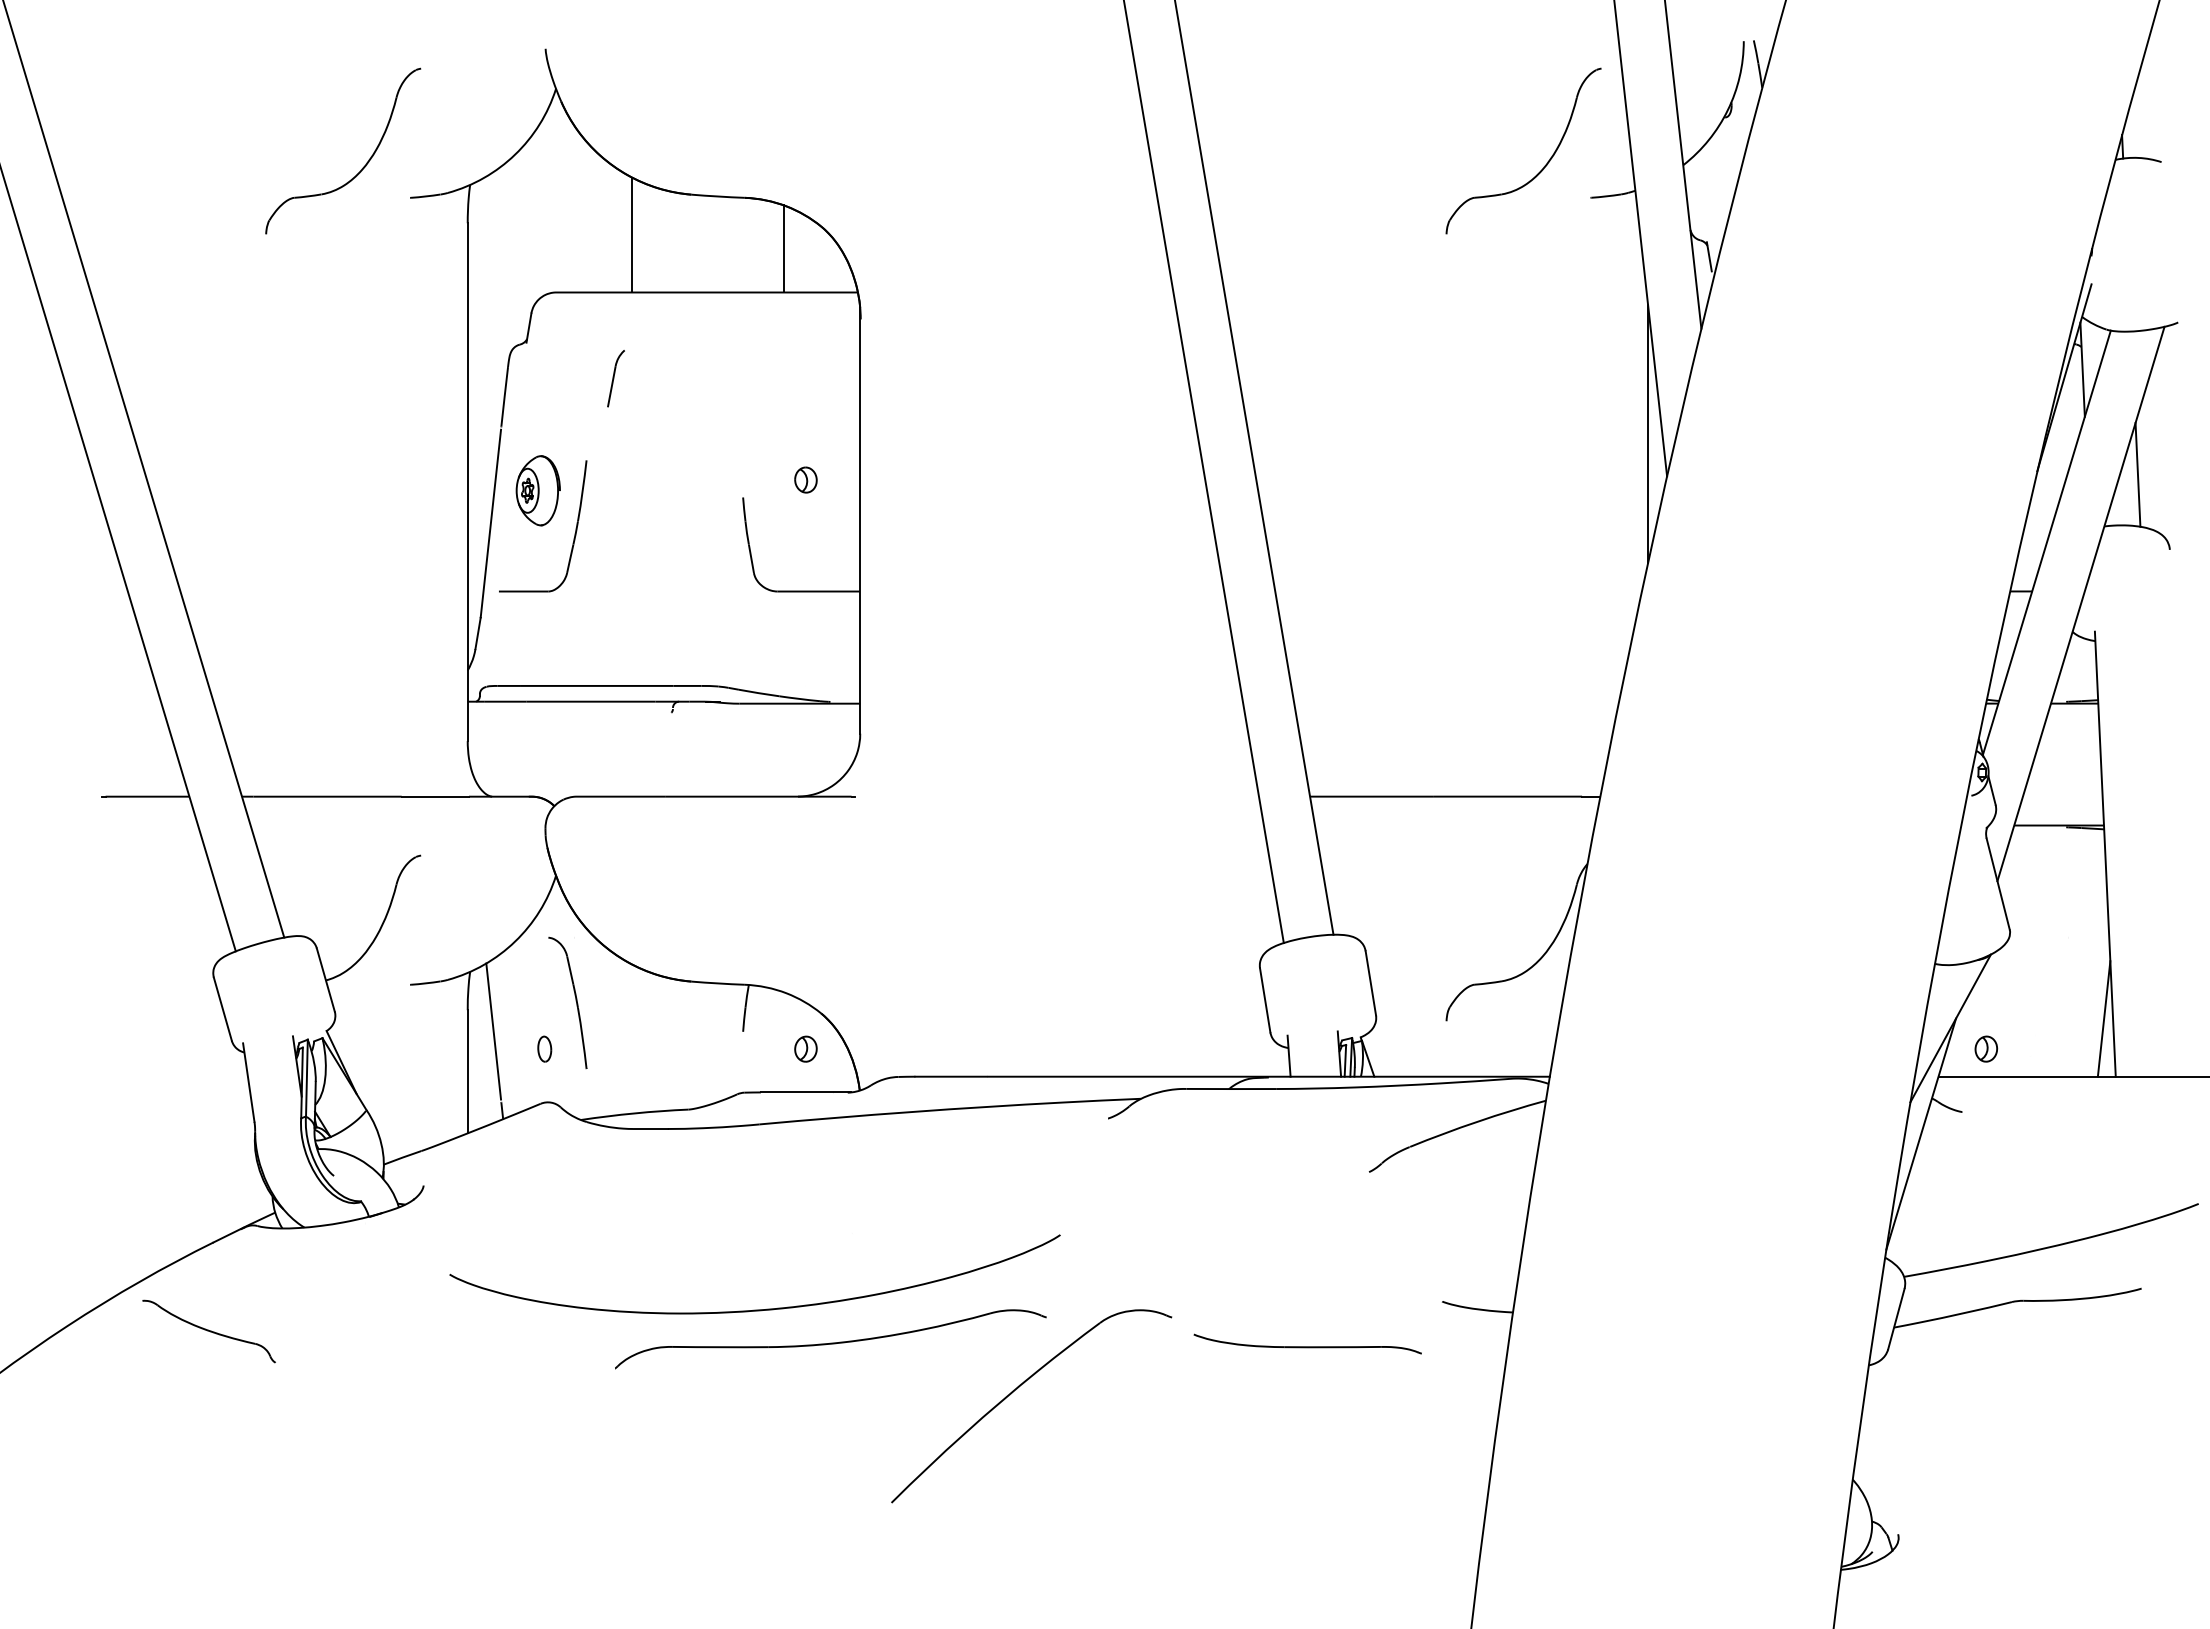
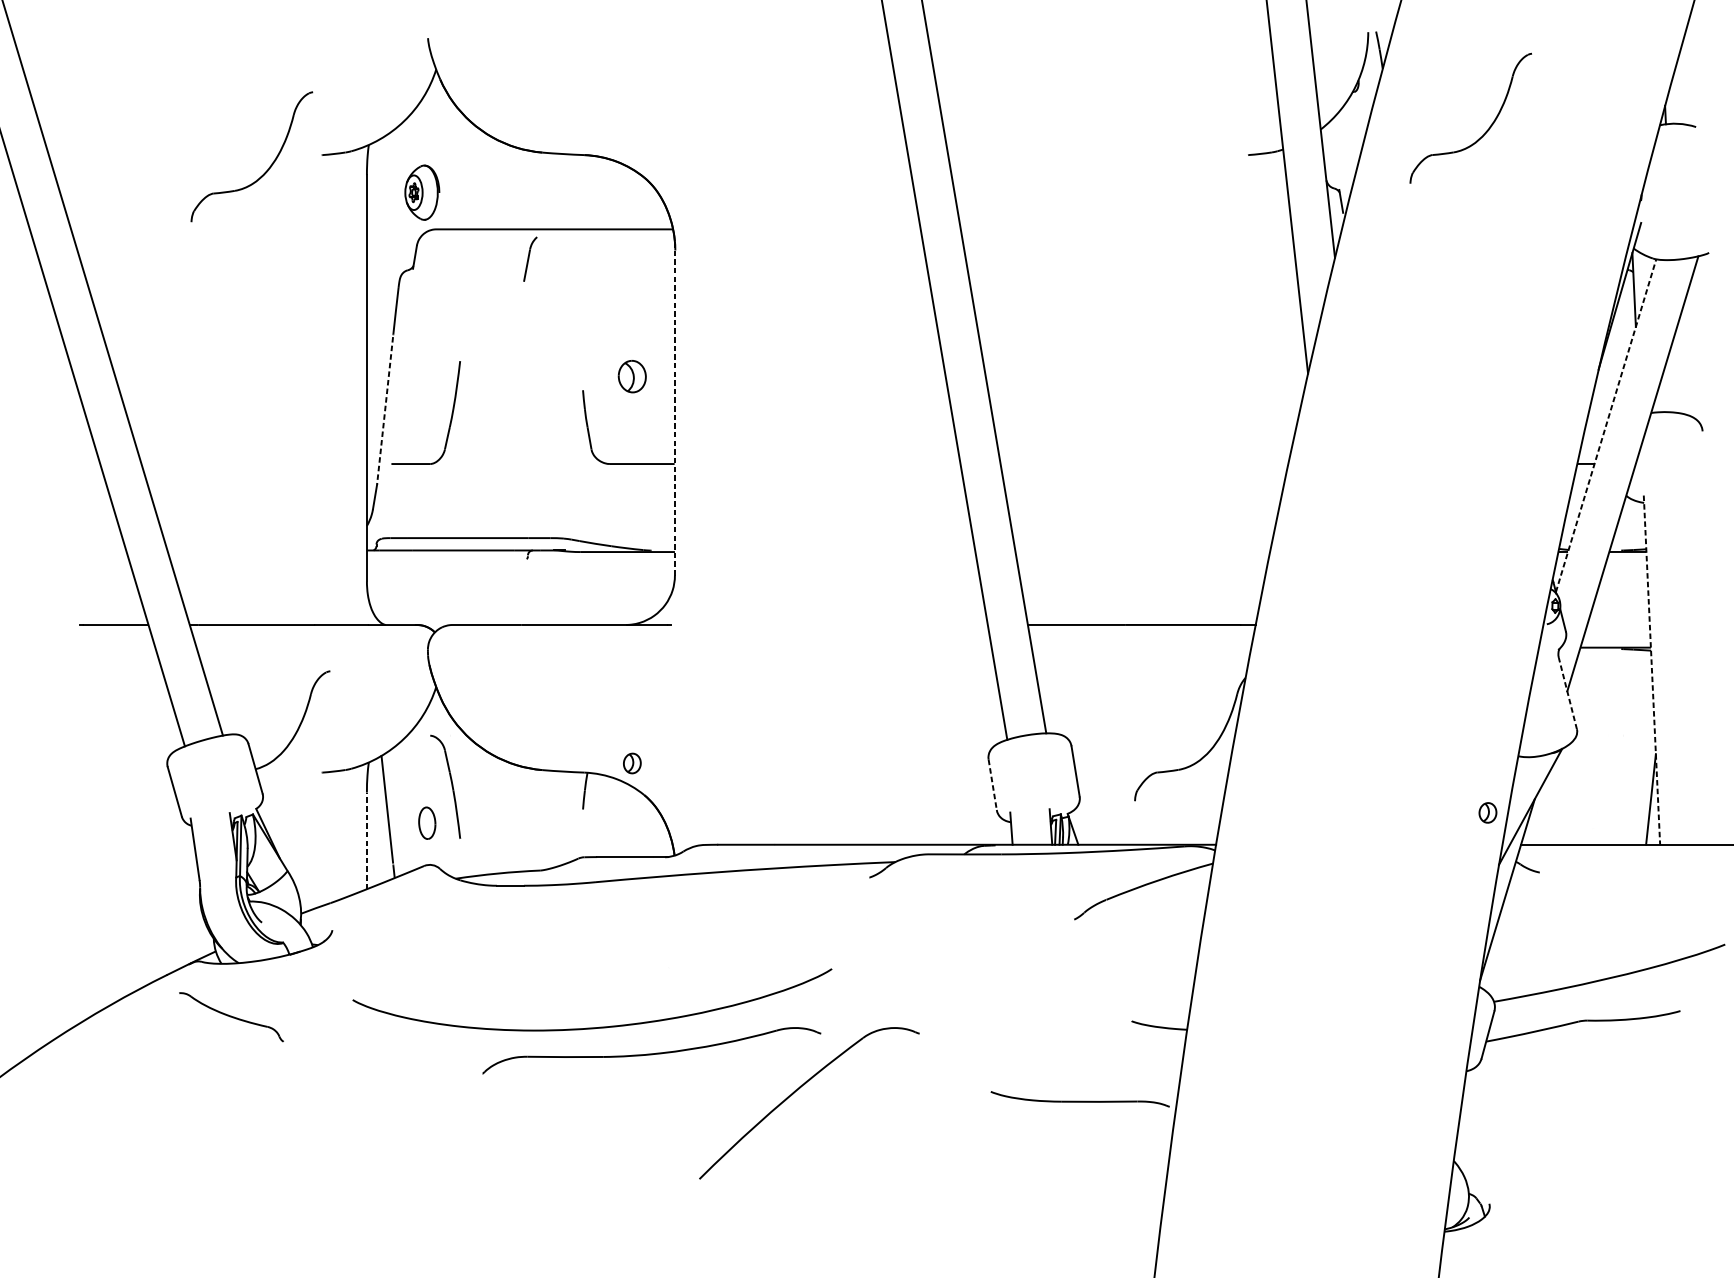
part: (1544, 165) -> (1487, 129), moved
part: (361, 168) -> (266, 170), moved
line: (632, 234) -> (496, 183), removed
line: (784, 248) -> (615, 194), removed
part: (615, 378) -> (529, 259), moved
line: (1648, 433) -> (1293, 340), removed
line: (2137, 474) -> (1677, 372), removed
part: (805, 479) -> (631, 376), size x1.6
part: (537, 490) -> (421, 192), moved
line: (860, 520) -> (675, 408), solid -> dashed
line: (490, 524) -> (384, 411), solid -> dashed
line: (2047, 542) -> (1606, 425), solid -> dashed
line: (2105, 854) -> (1652, 670), solid -> dashed
line: (1998, 884) -> (1568, 693), solid -> dashed
line: (1265, 1000) -> (992, 784), solid -> dashed
part: (544, 1048) -> (427, 822), size x1.6
part: (805, 1048) -> (631, 762), moved
part: (1986, 1048) -> (1488, 812), moved
line: (467, 1071) -> (366, 840), solid -> dashed
part: (208, 1331) -> (231, 1017), moved
part: (1307, 1343) -> (1080, 1098), moved

